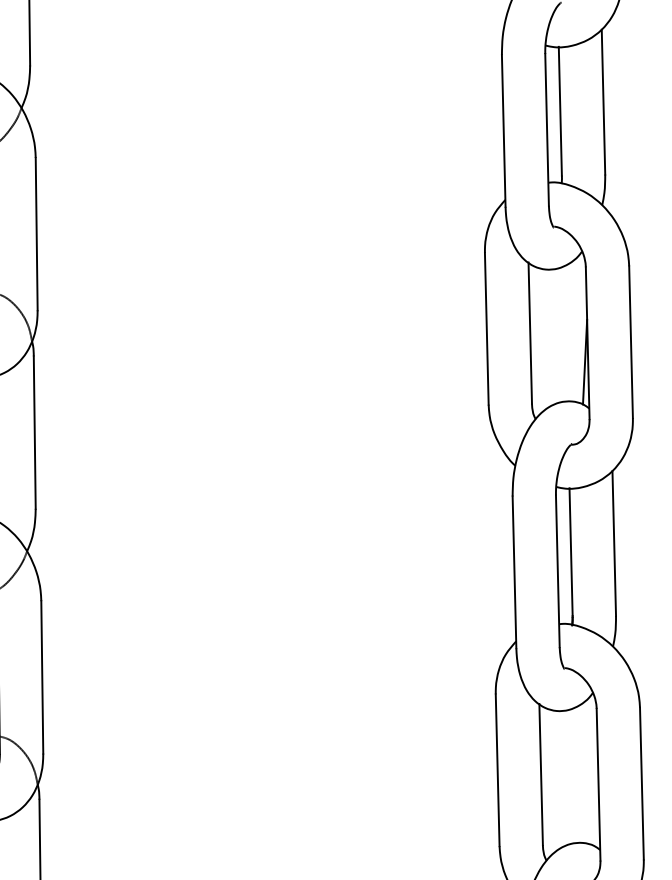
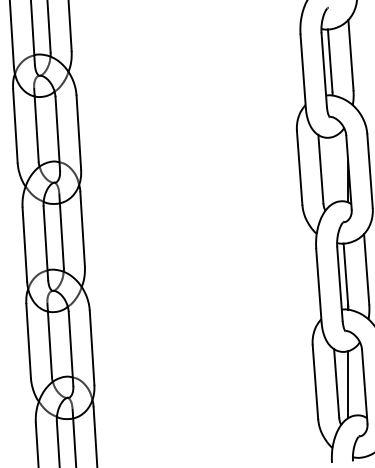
line: (565, 778) -> (348, 384), added

